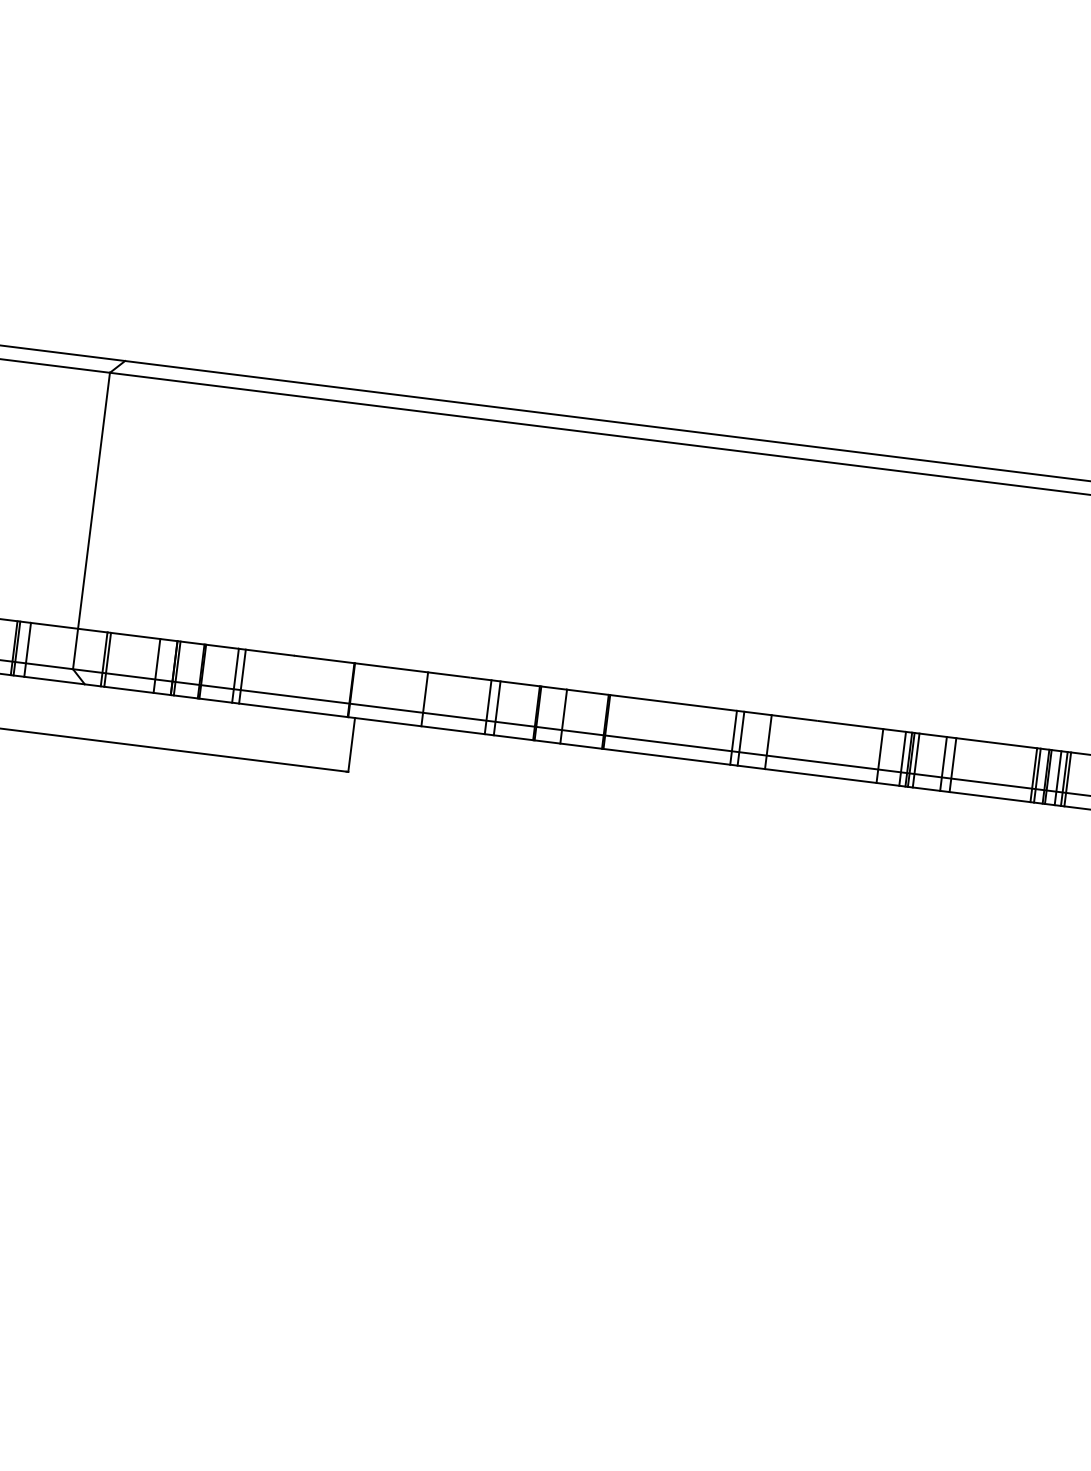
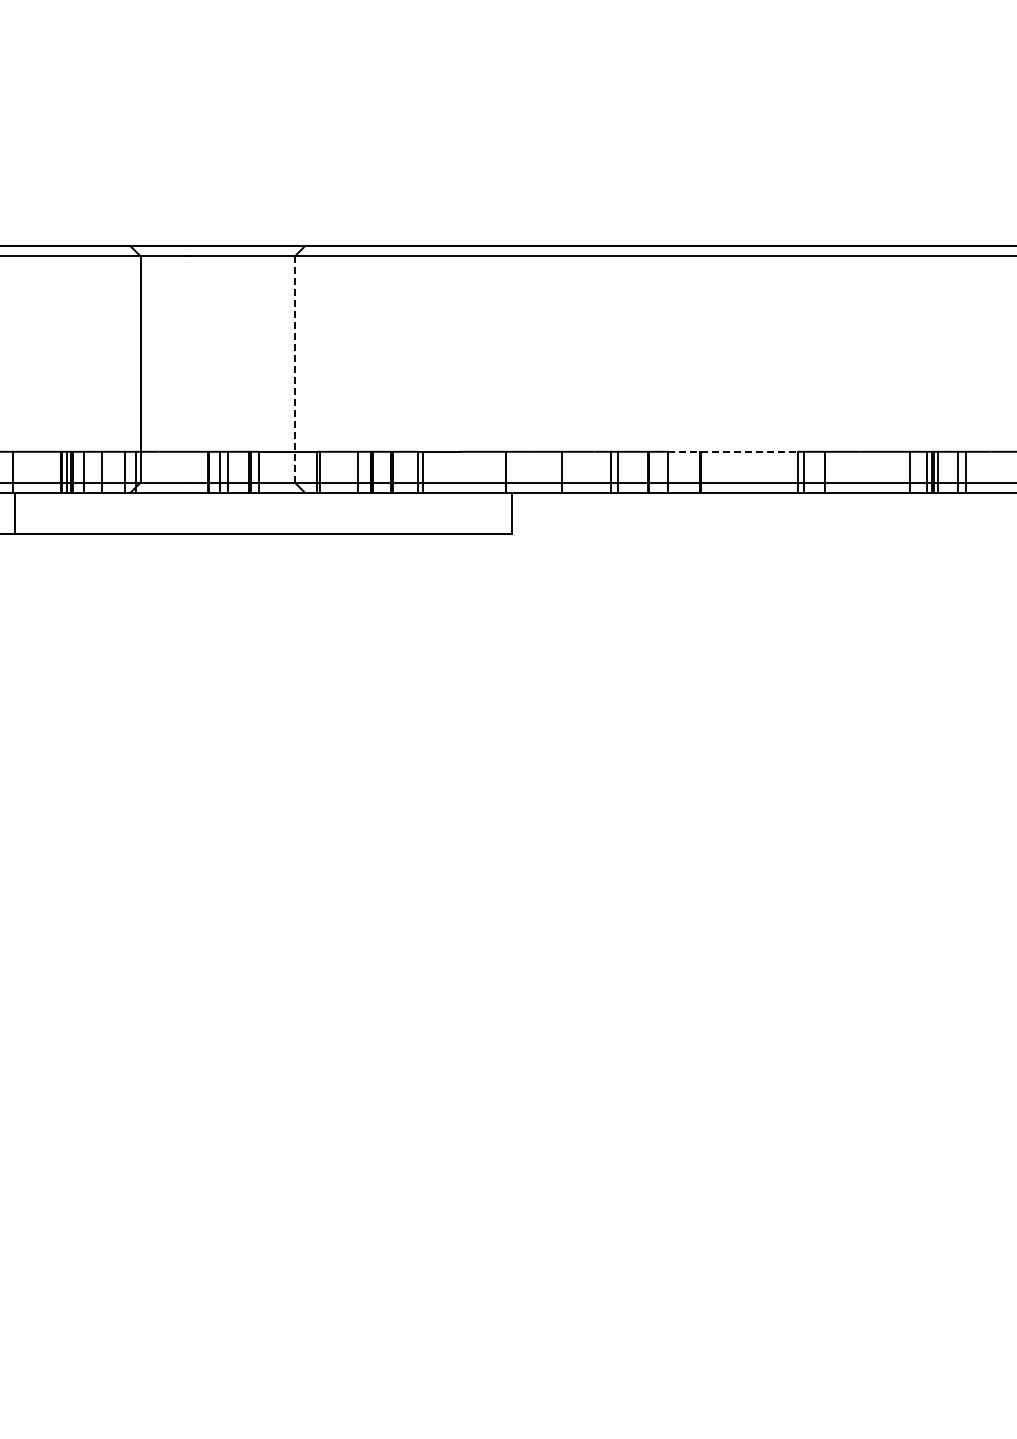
line: (90, 520) -> (294, 369), solid -> dashed
line: (652, 699) -> (733, 451), solid -> dashed

